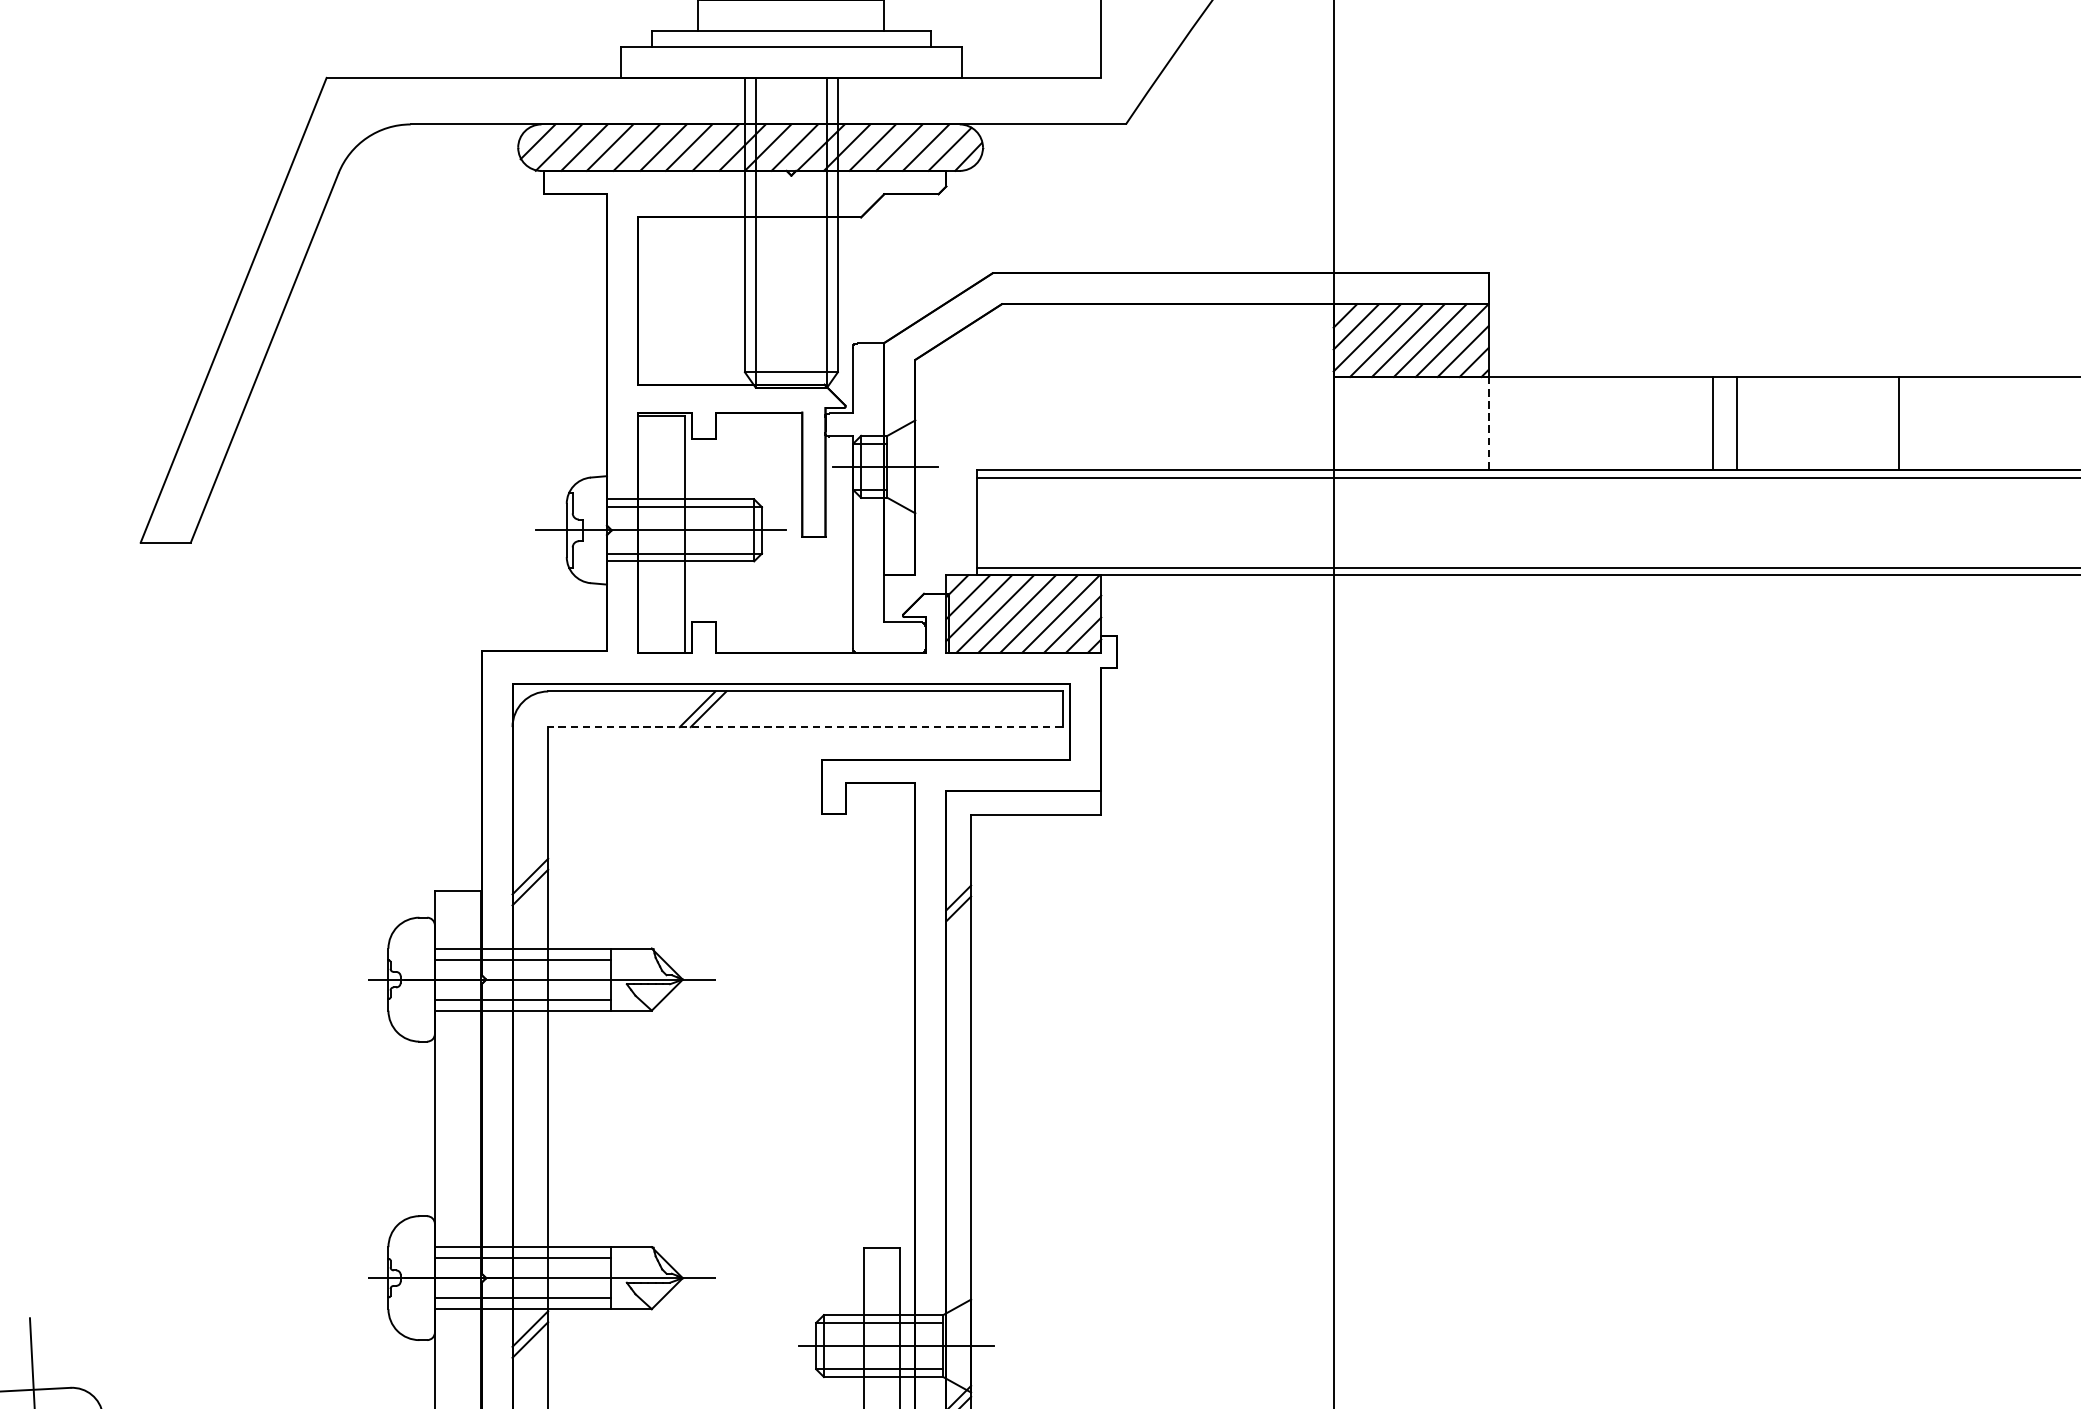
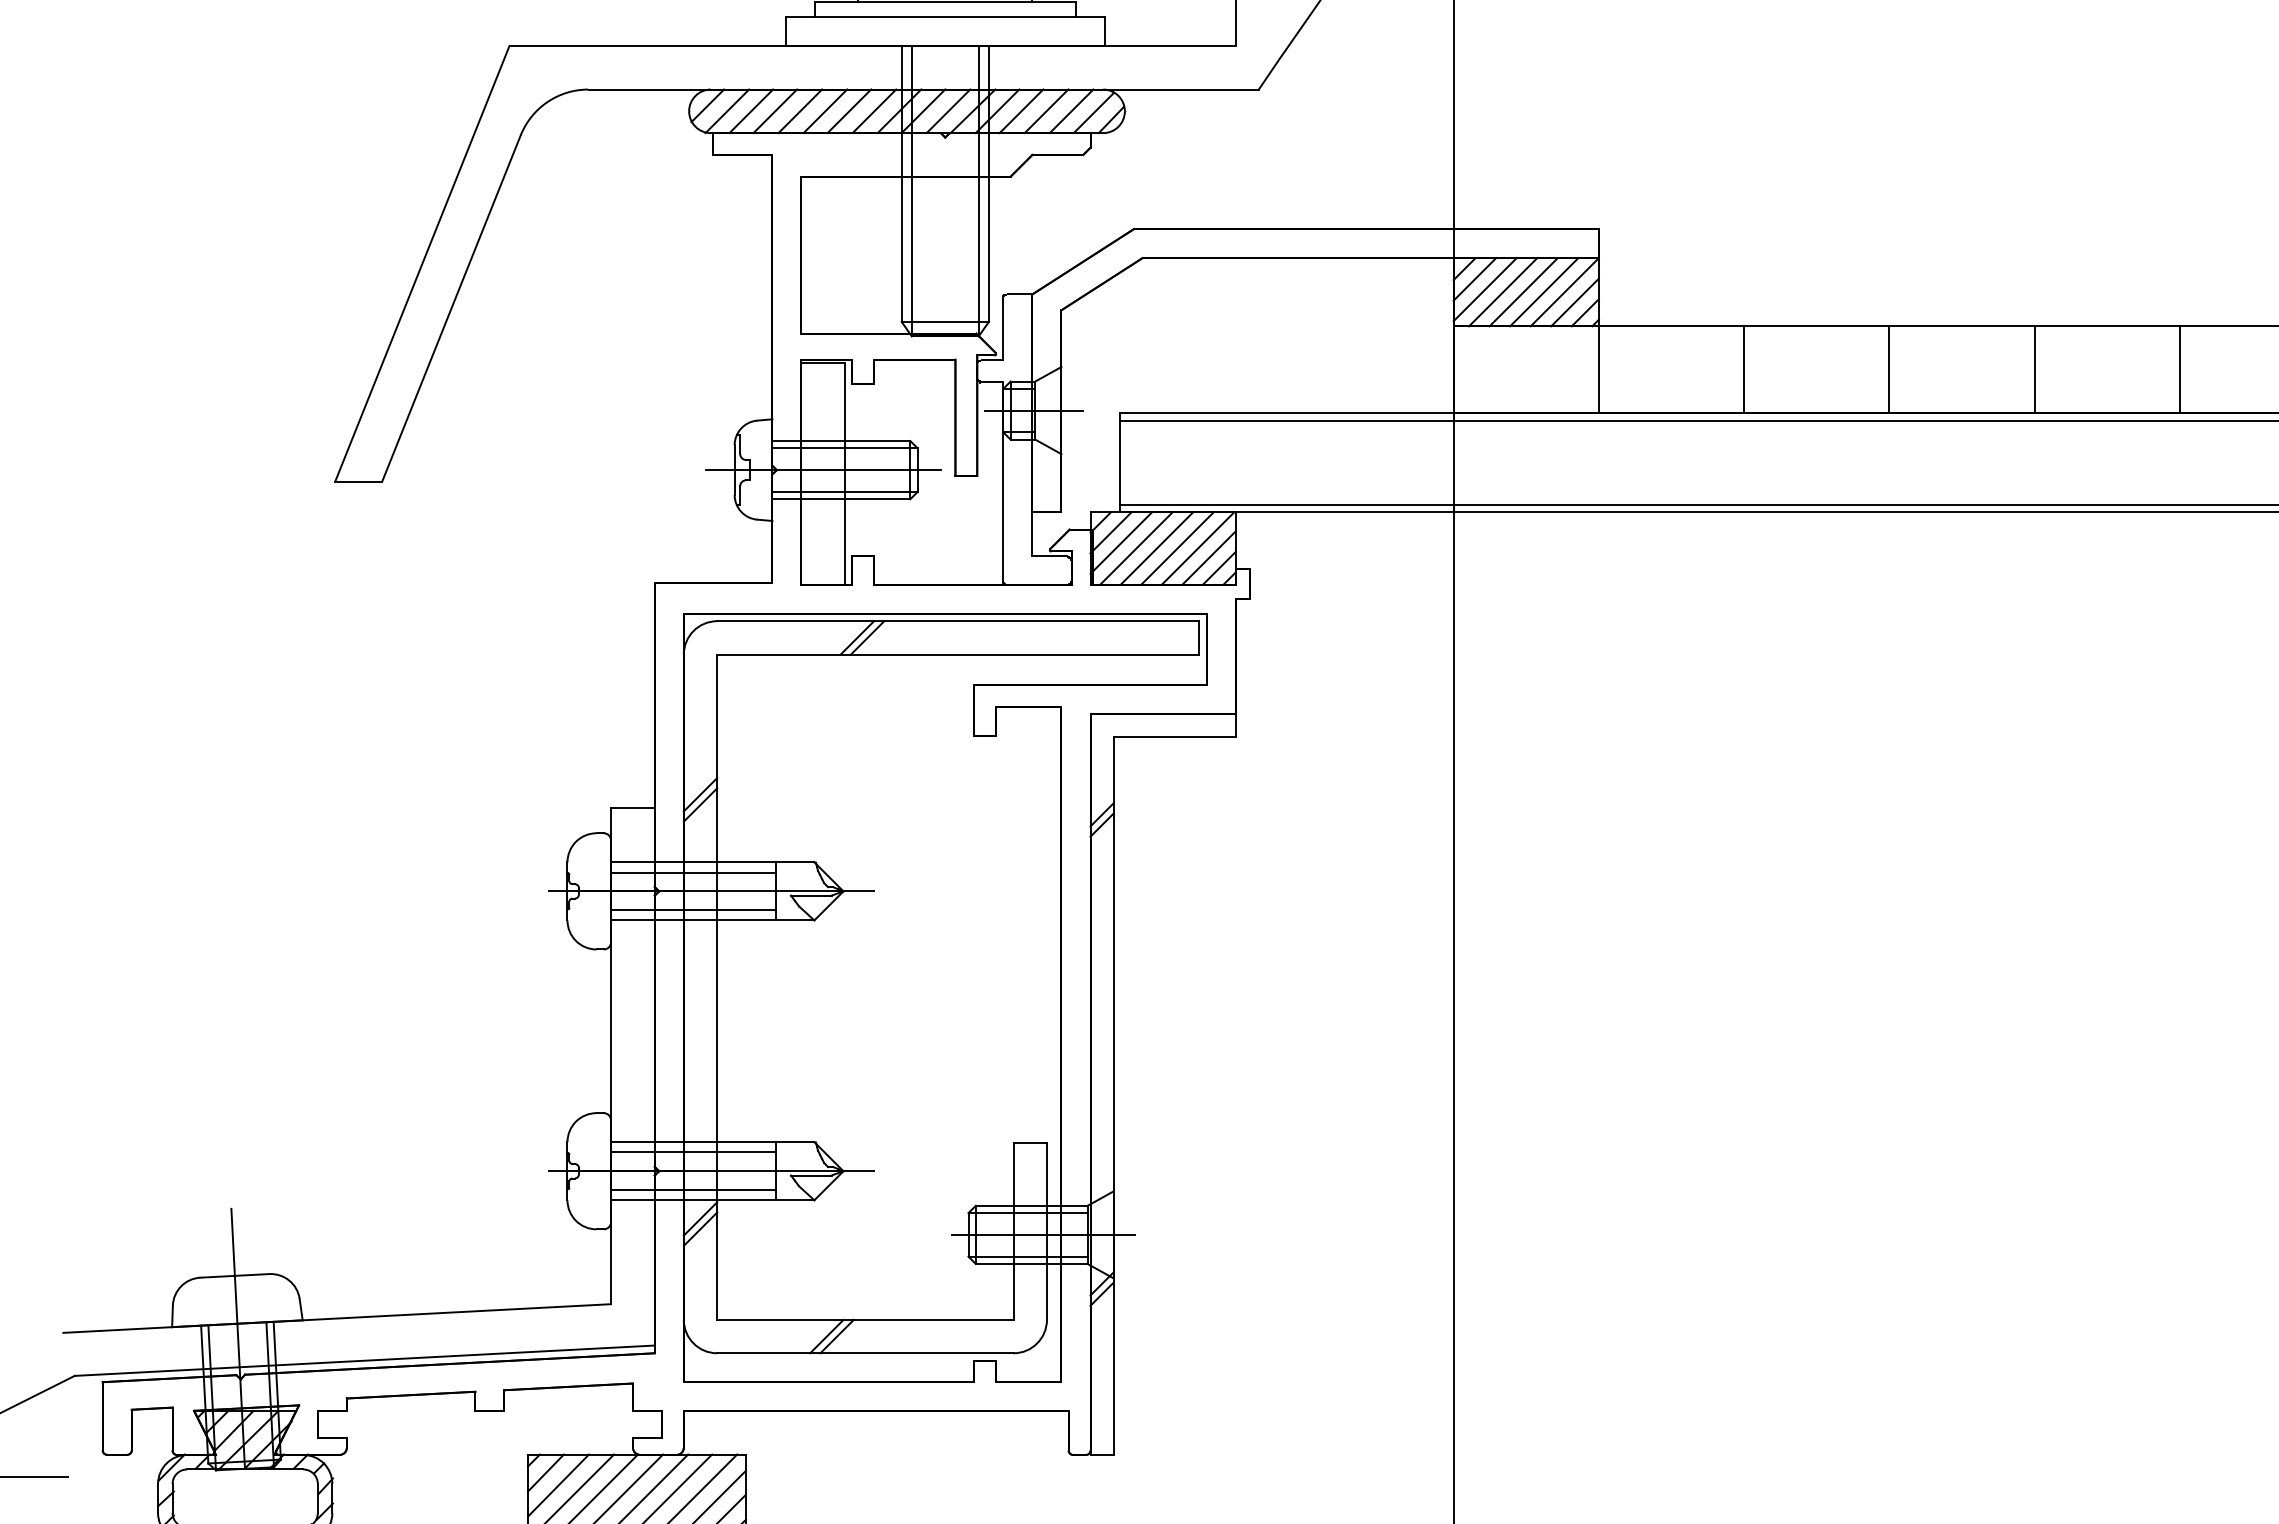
line: (1488, 423) -> (1598, 369), dashed -> solid
line: (1713, 423) -> (1744, 369), moved
line: (1736, 423) -> (1889, 369), moved
line: (1898, 423) -> (2034, 369), moved
line: (804, 727) -> (957, 654), dashed -> solid

